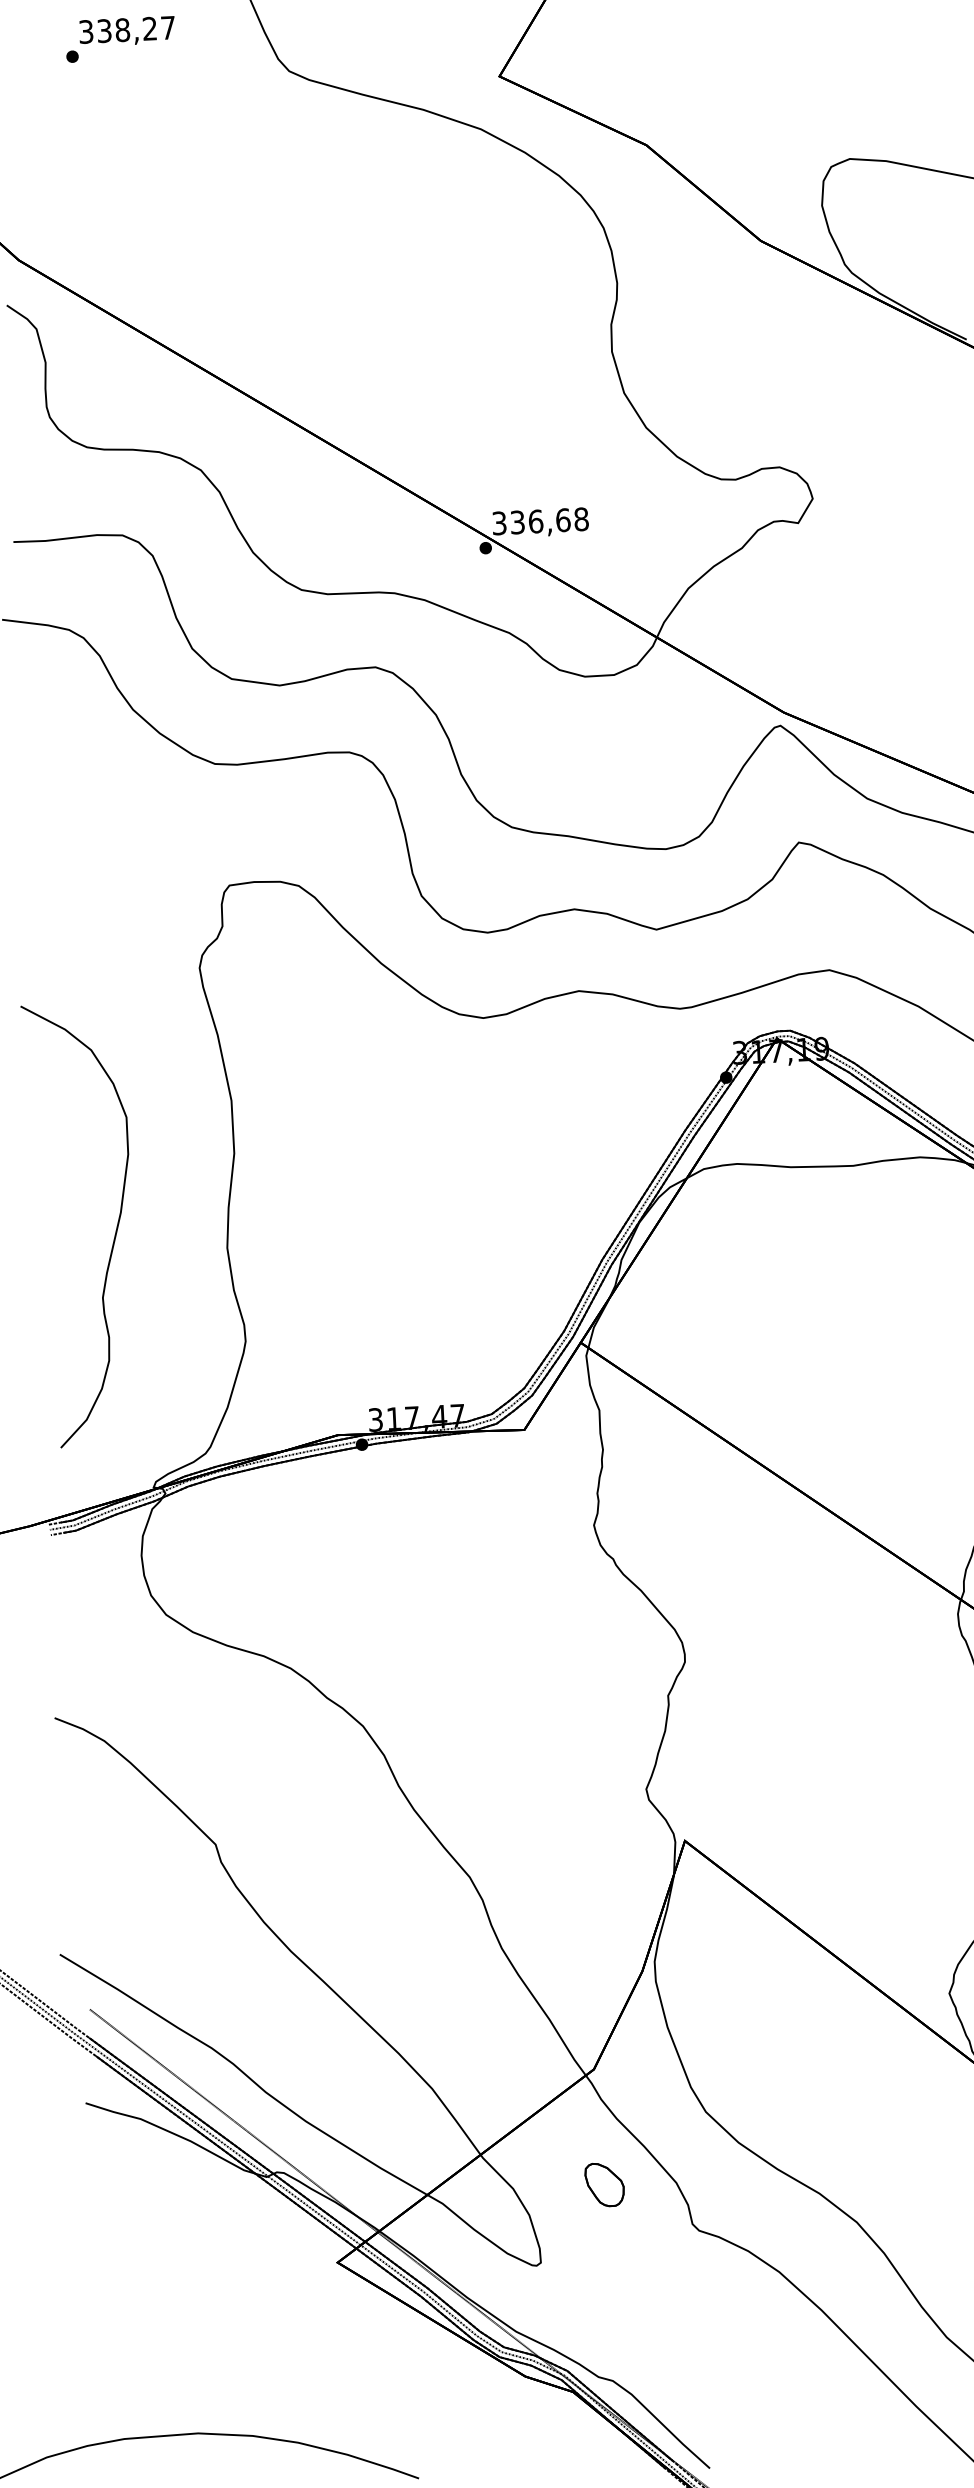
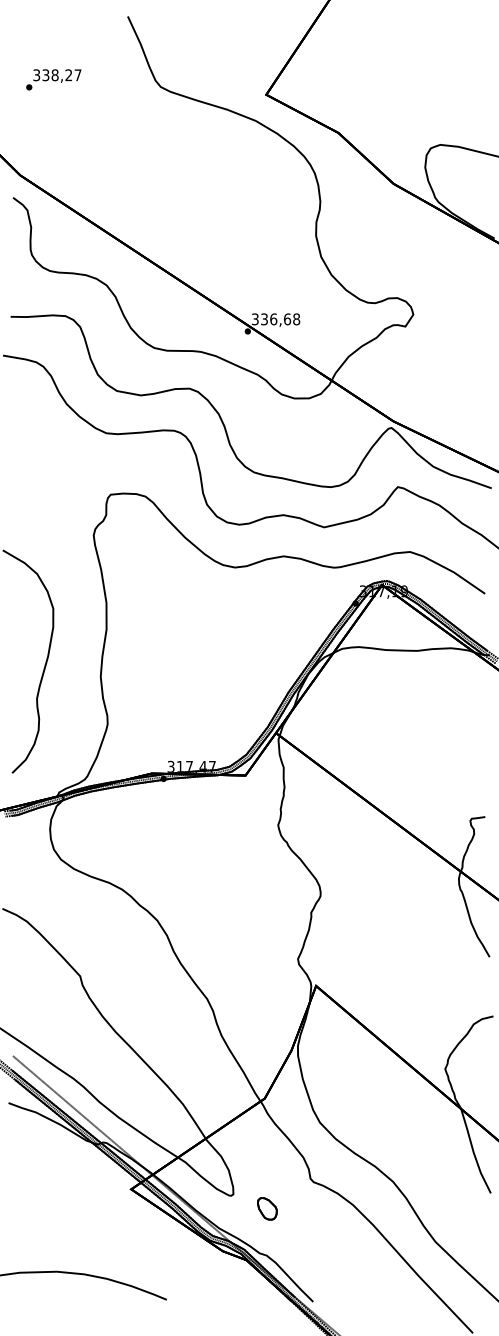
text: (119, 38) -> (53, 79), moved
part: (604, 2184) -> (267, 1208), moved

